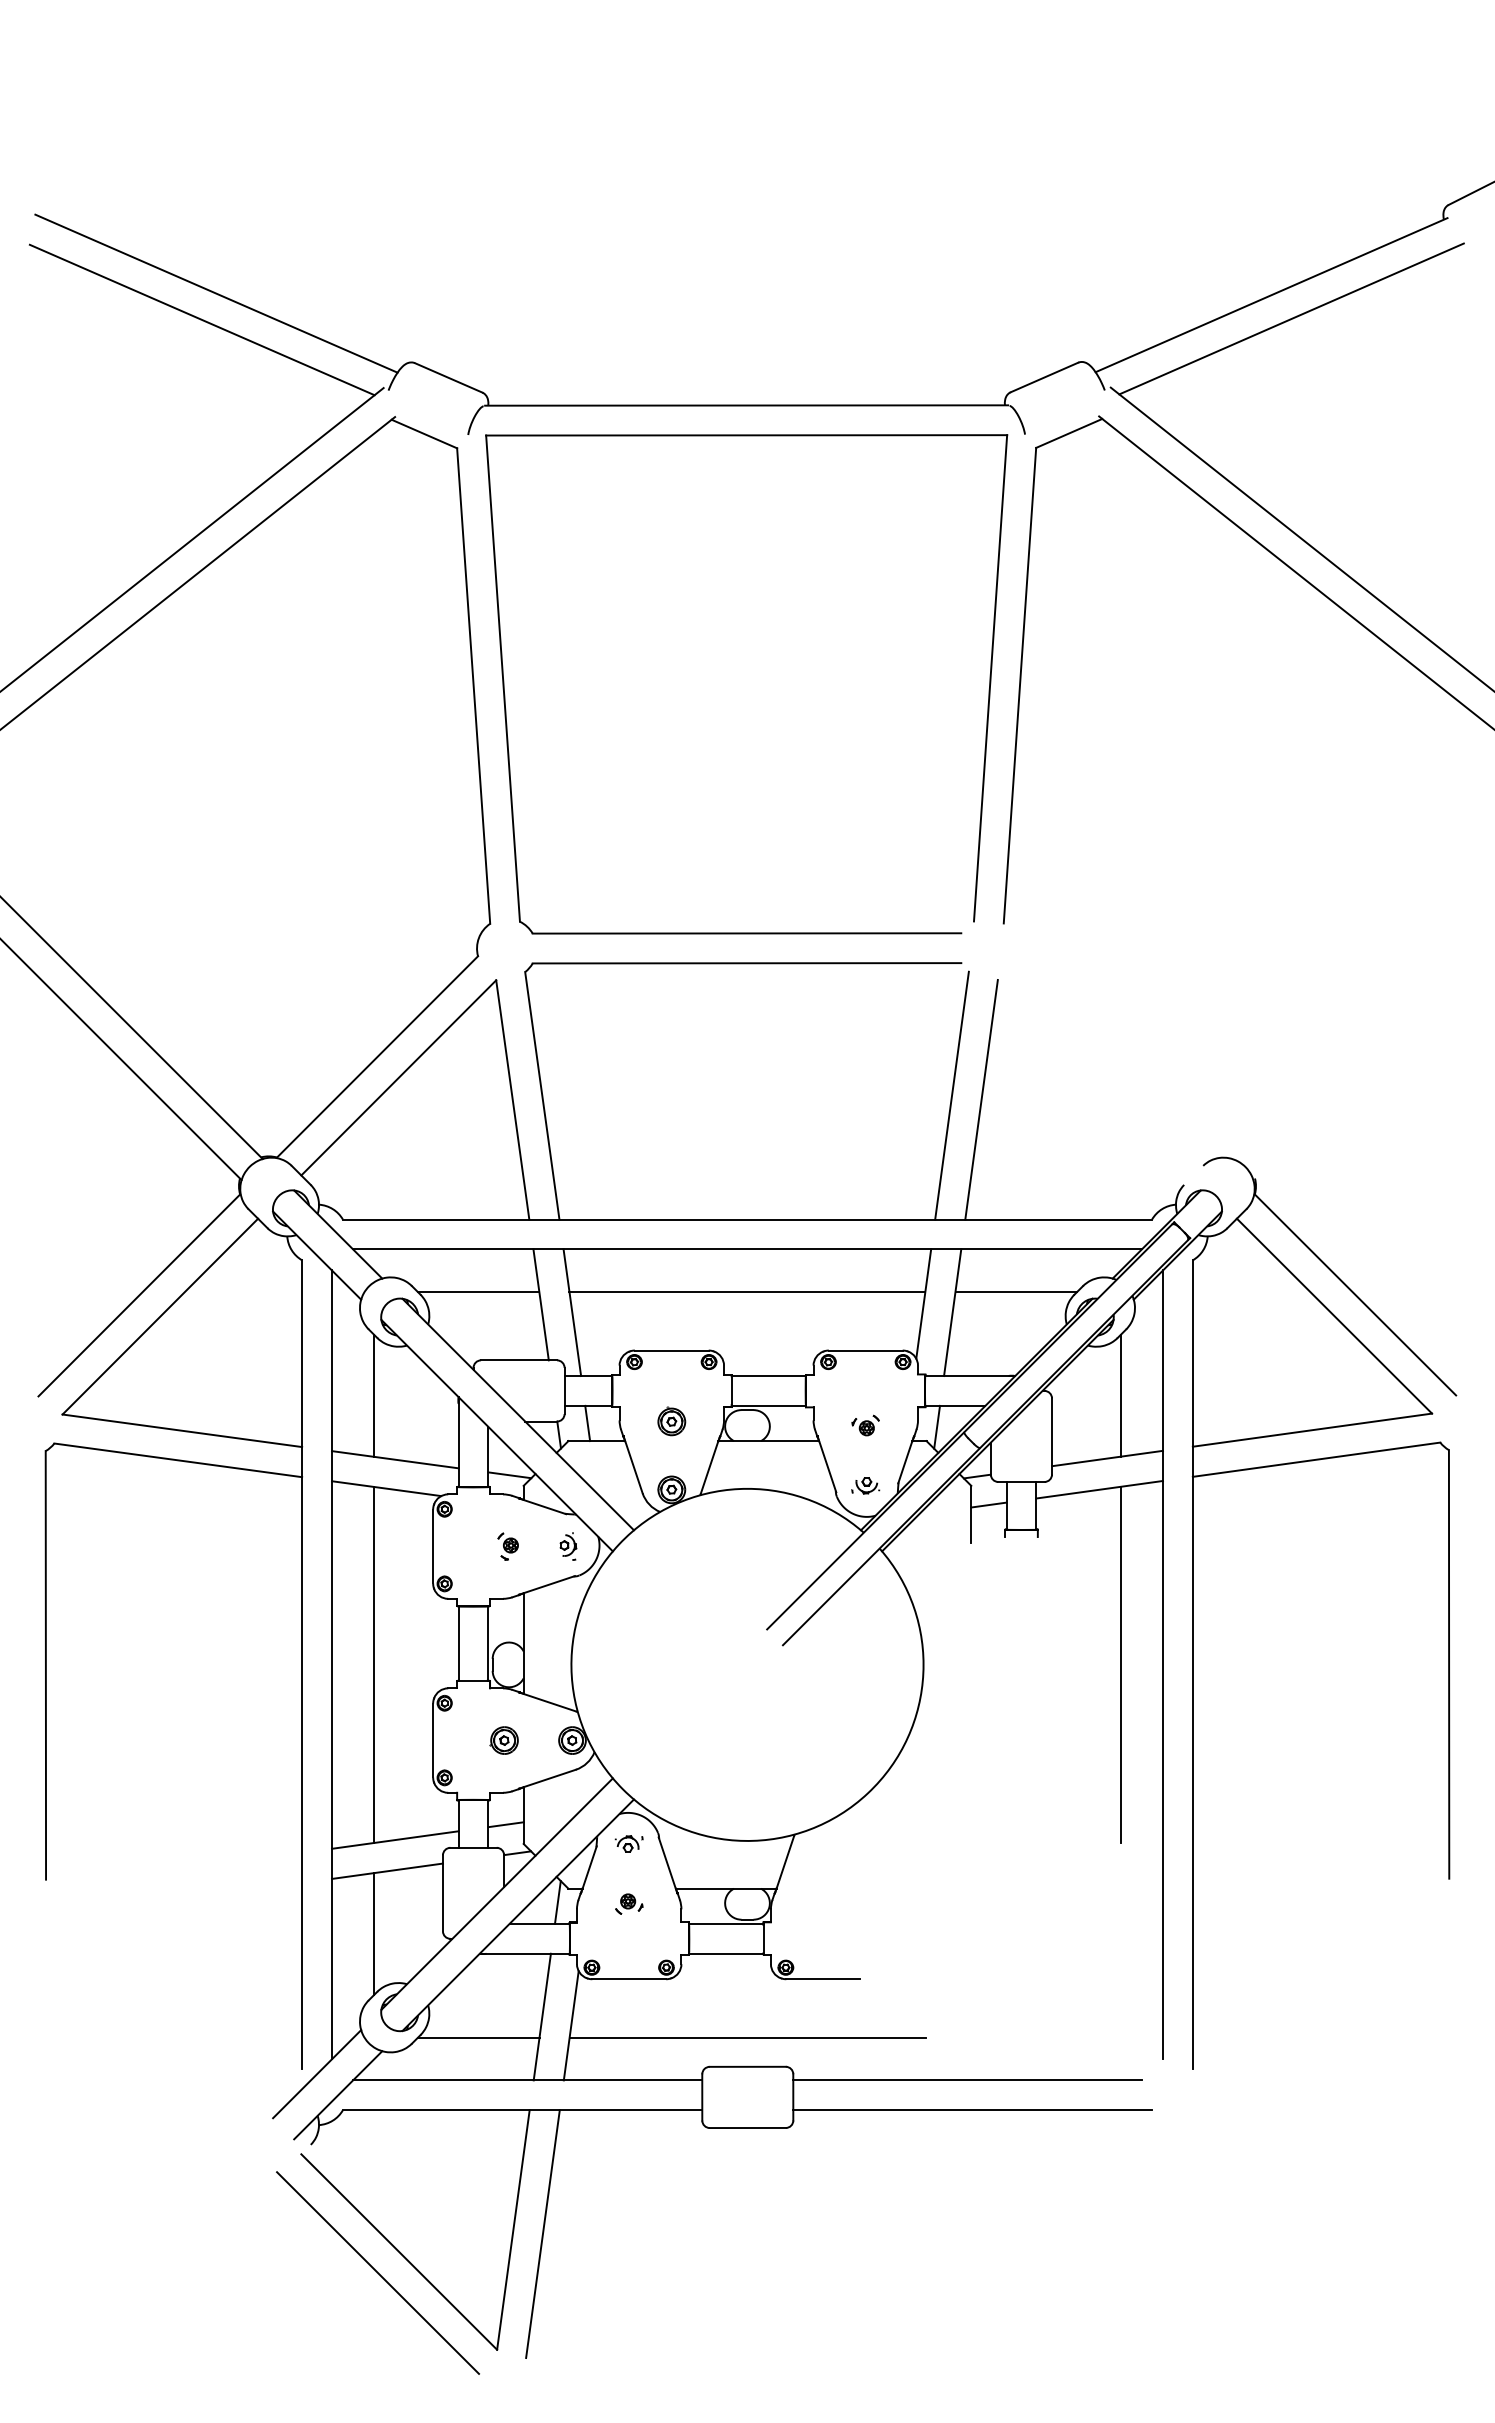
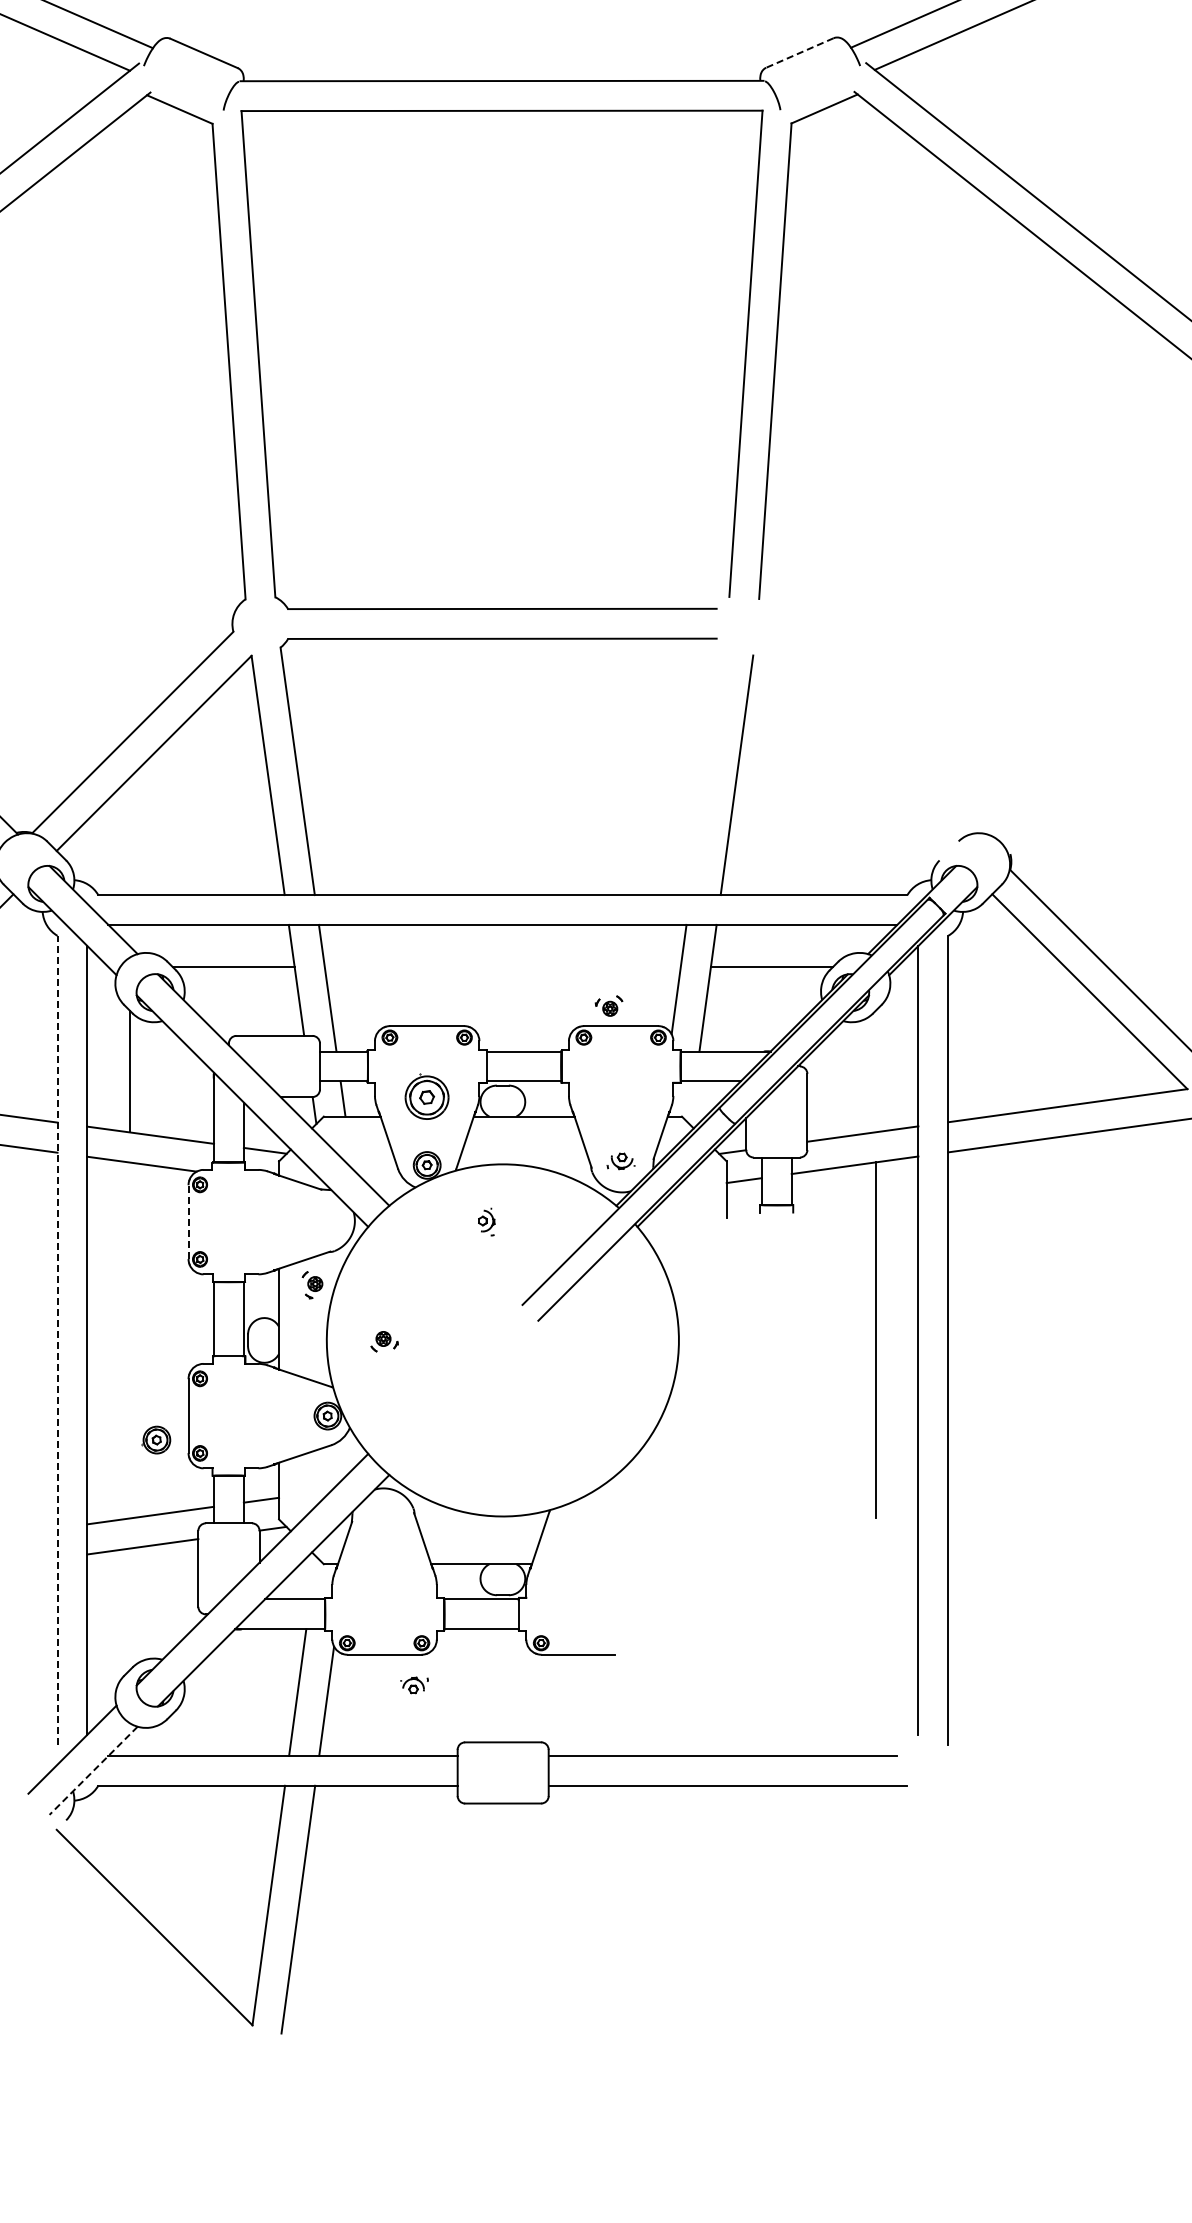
line: (1044, 377) -> (799, 53), solid -> dashed
line: (951, 1095) -> (706, 771), removed
line: (747, 1291) -> (502, 967), removed
line: (1120, 1395) -> (875, 1071), removed
part: (671, 1421) -> (426, 1097), size x1.6
part: (865, 1425) -> (608, 1006), moved
line: (937, 1426) -> (692, 1102), removed
line: (433, 1546) -> (188, 1222), solid -> dashed
part: (507, 1546) -> (311, 1285), moved
part: (568, 1546) -> (486, 1222), moved
line: (302, 1664) -> (57, 1340), solid -> dashed
line: (374, 1664) -> (129, 1340), removed
part: (503, 1740) -> (155, 1440), moved
part: (628, 1843) -> (413, 1685), moved
line: (557, 1902) -> (312, 1578), removed
part: (629, 1903) -> (384, 1341), moved
line: (374, 1933) -> (129, 1609), removed
line: (478, 2037) -> (233, 1713), removed
line: (747, 2037) -> (502, 1713), removed
line: (337, 2095) -> (92, 1771), solid -> dashed
line: (378, 2272) -> (133, 1948), removed

